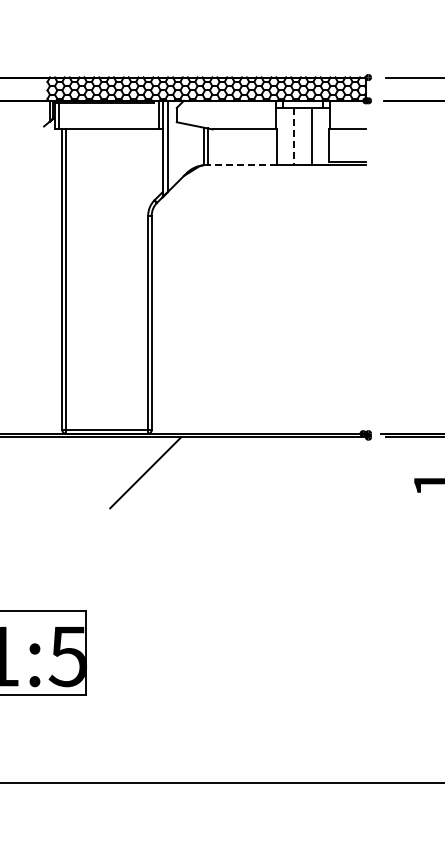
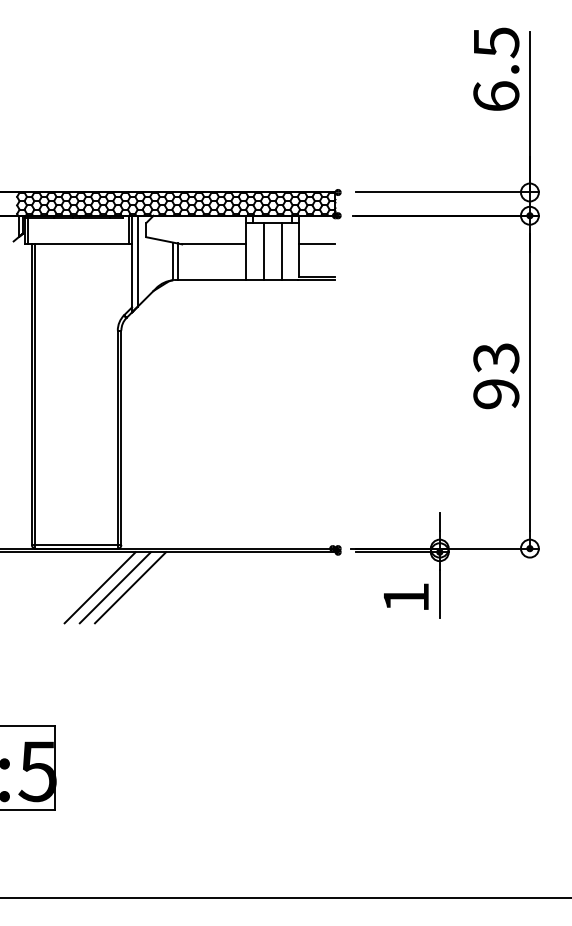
line: (293, 136) -> (263, 251), dashed -> solid
line: (241, 165) -> (211, 280), dashed -> solid
line: (129, 472) -> (99, 587), added
line: (160, 472) -> (130, 587), added

